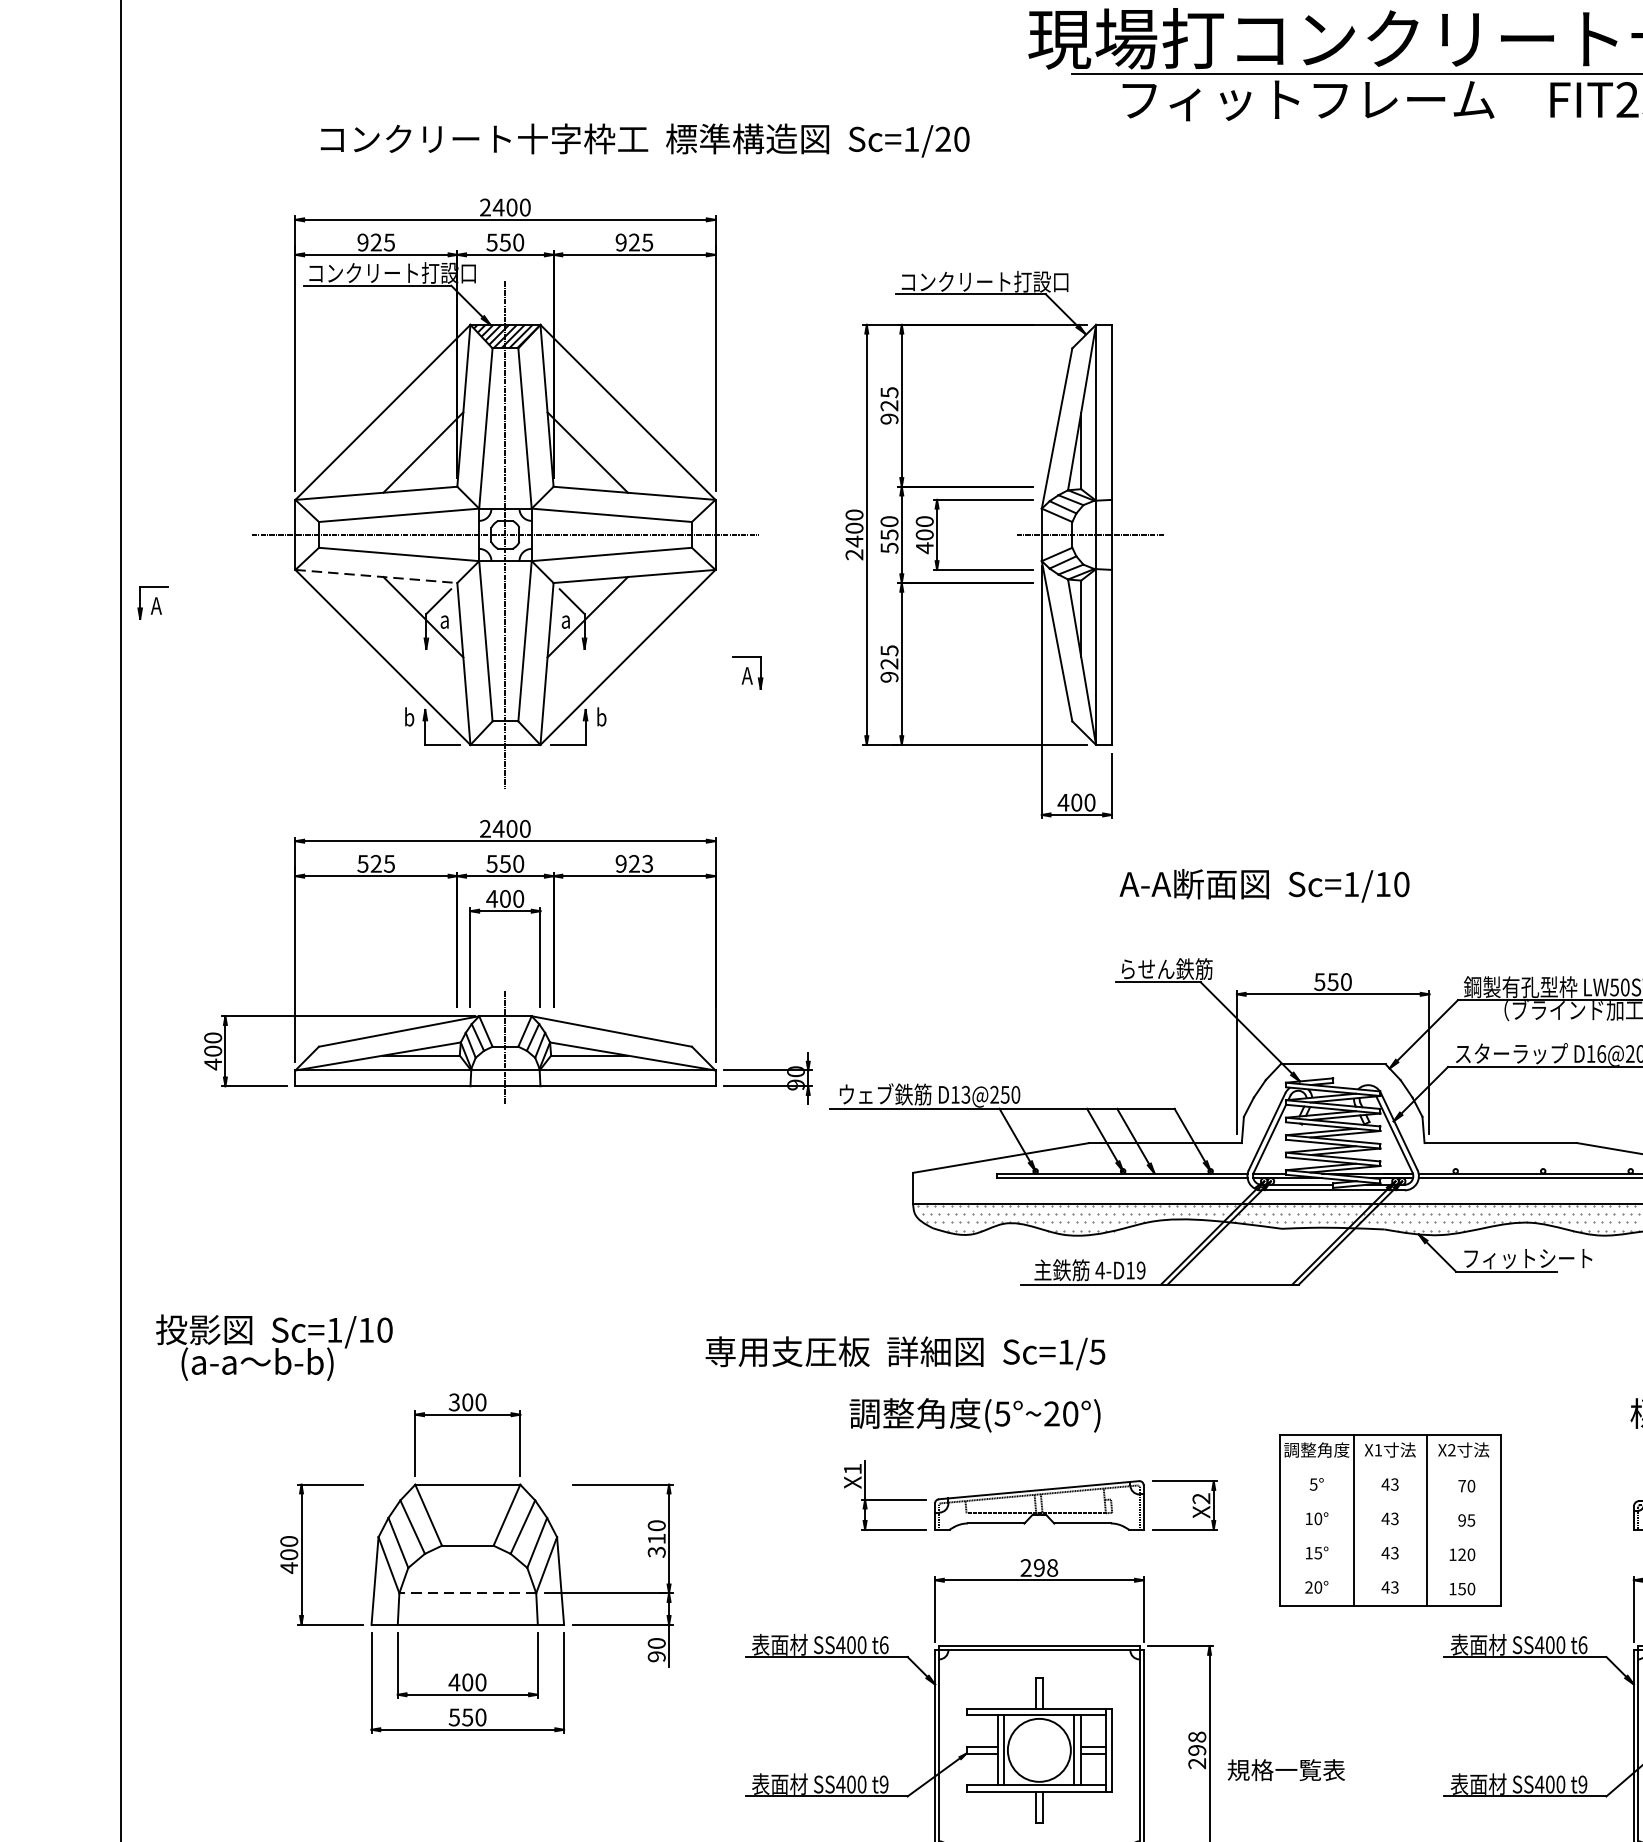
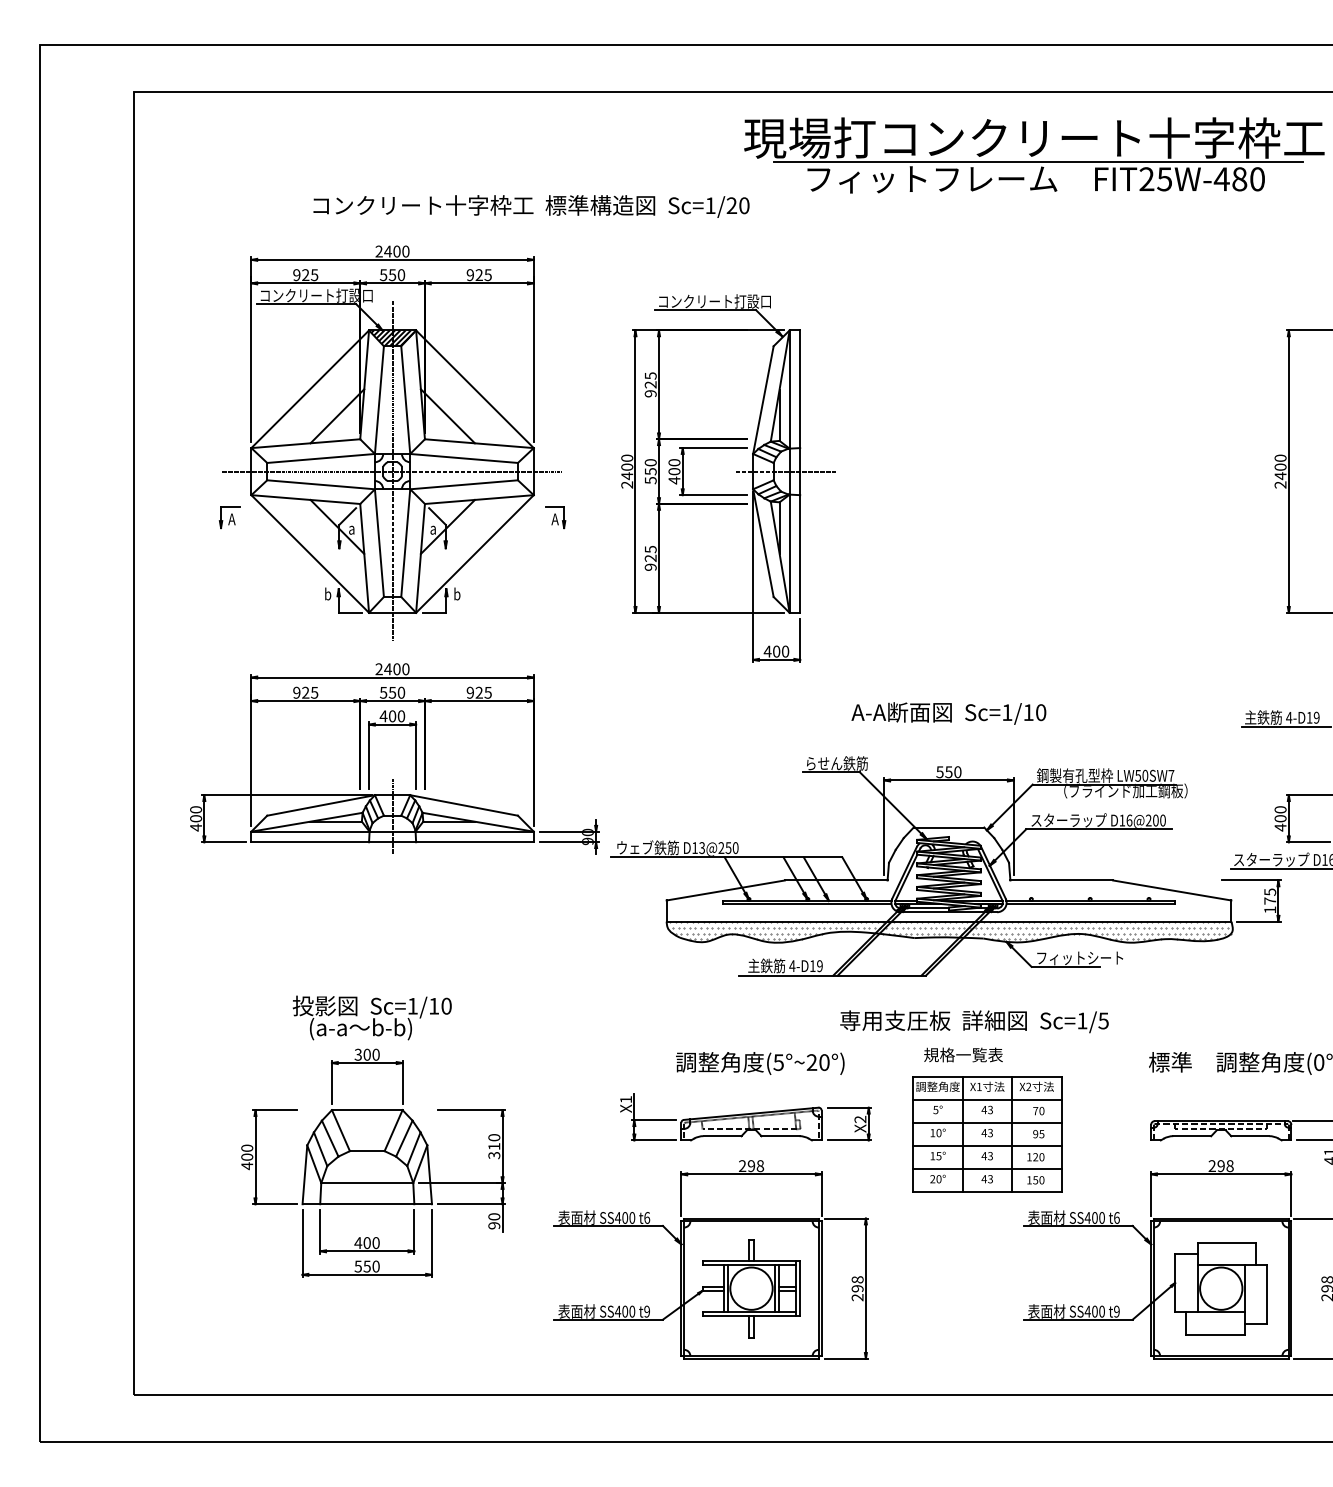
text: (645, 140) -> (531, 206), moved
line: (375, 576) -> (305, 499), dashed -> solid
part: (152, 603) -> (229, 517), moved
part: (747, 673) -> (555, 517), moved
text: (648, 861) -> (488, 691), 923 -> 925
text: (362, 863) -> (296, 692), 525 -> 925
text: (1264, 885) -> (948, 713), moved
text: (273, 1346) -> (371, 1017), moved
text: (905, 1352) -> (974, 1021), moved
text: (975, 1415) -> (760, 1063), moved
line: (1390, 1468) -> (987, 1099), added
line: (1390, 1503) -> (987, 1122), added
line: (1390, 1537) -> (987, 1145), added
line: (1390, 1571) -> (987, 1168), added
line: (468, 1593) -> (367, 1183), dashed -> solid
text: (1286, 1769) -> (963, 1054), moved

